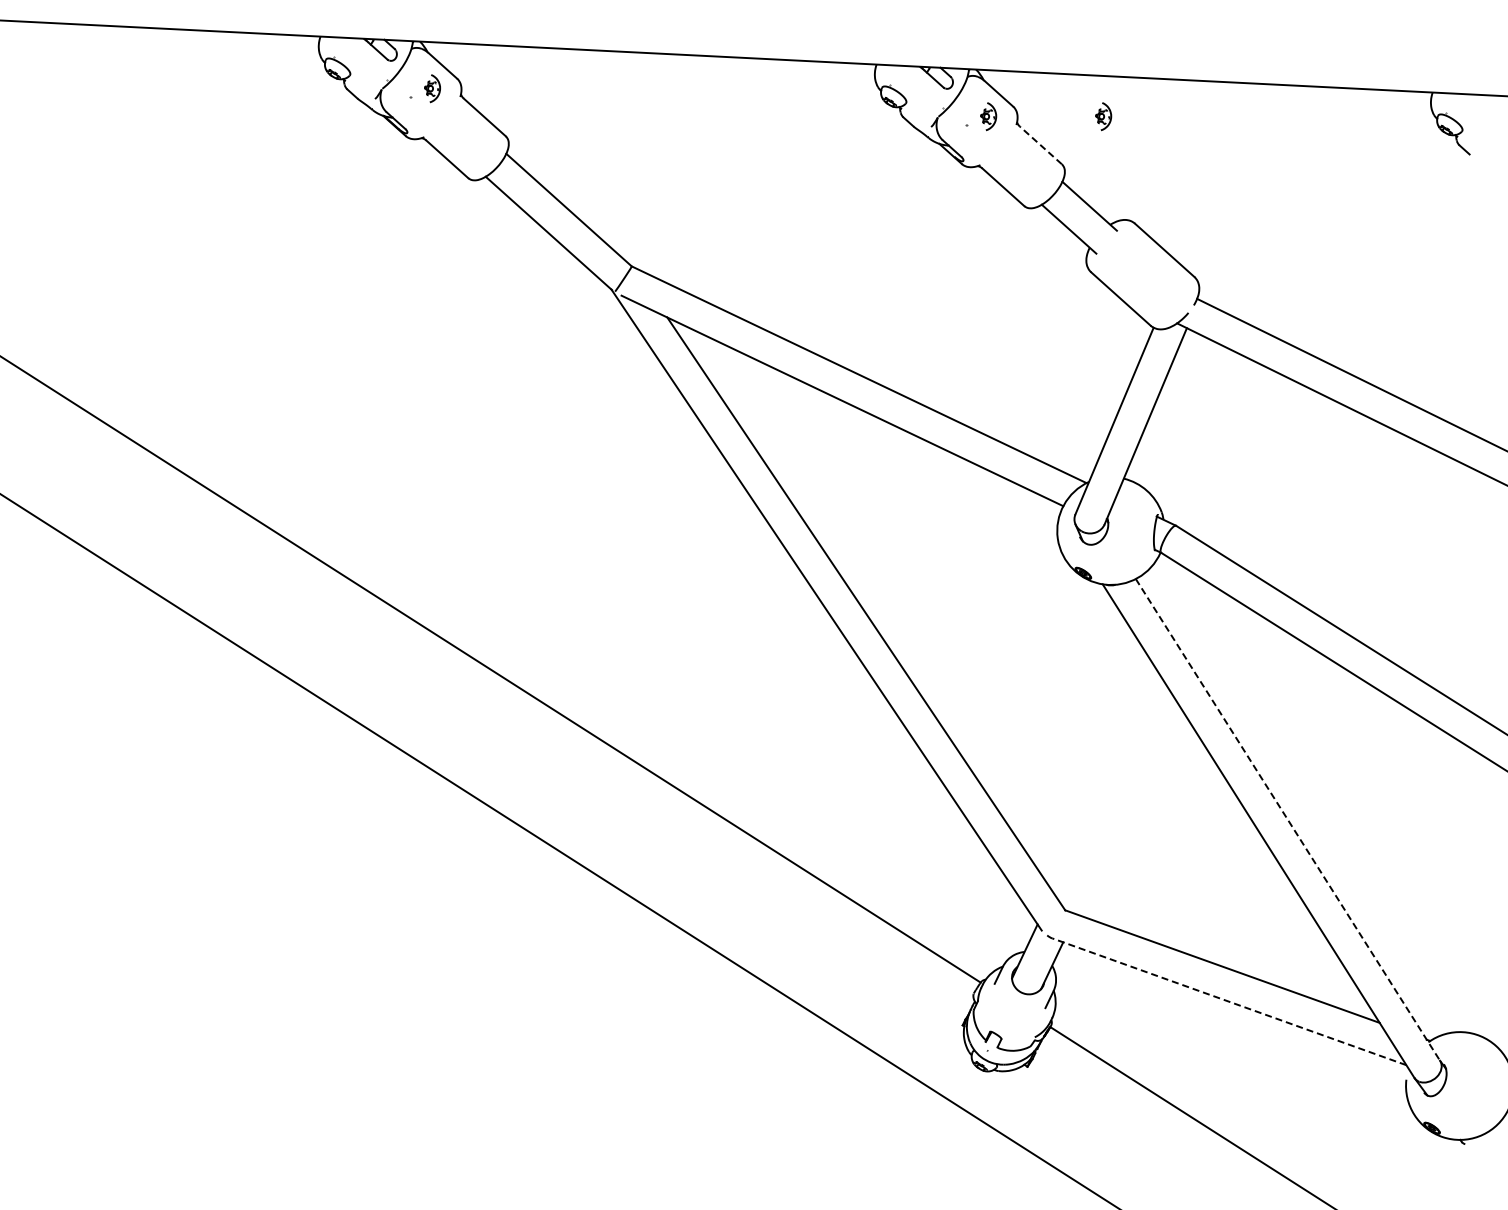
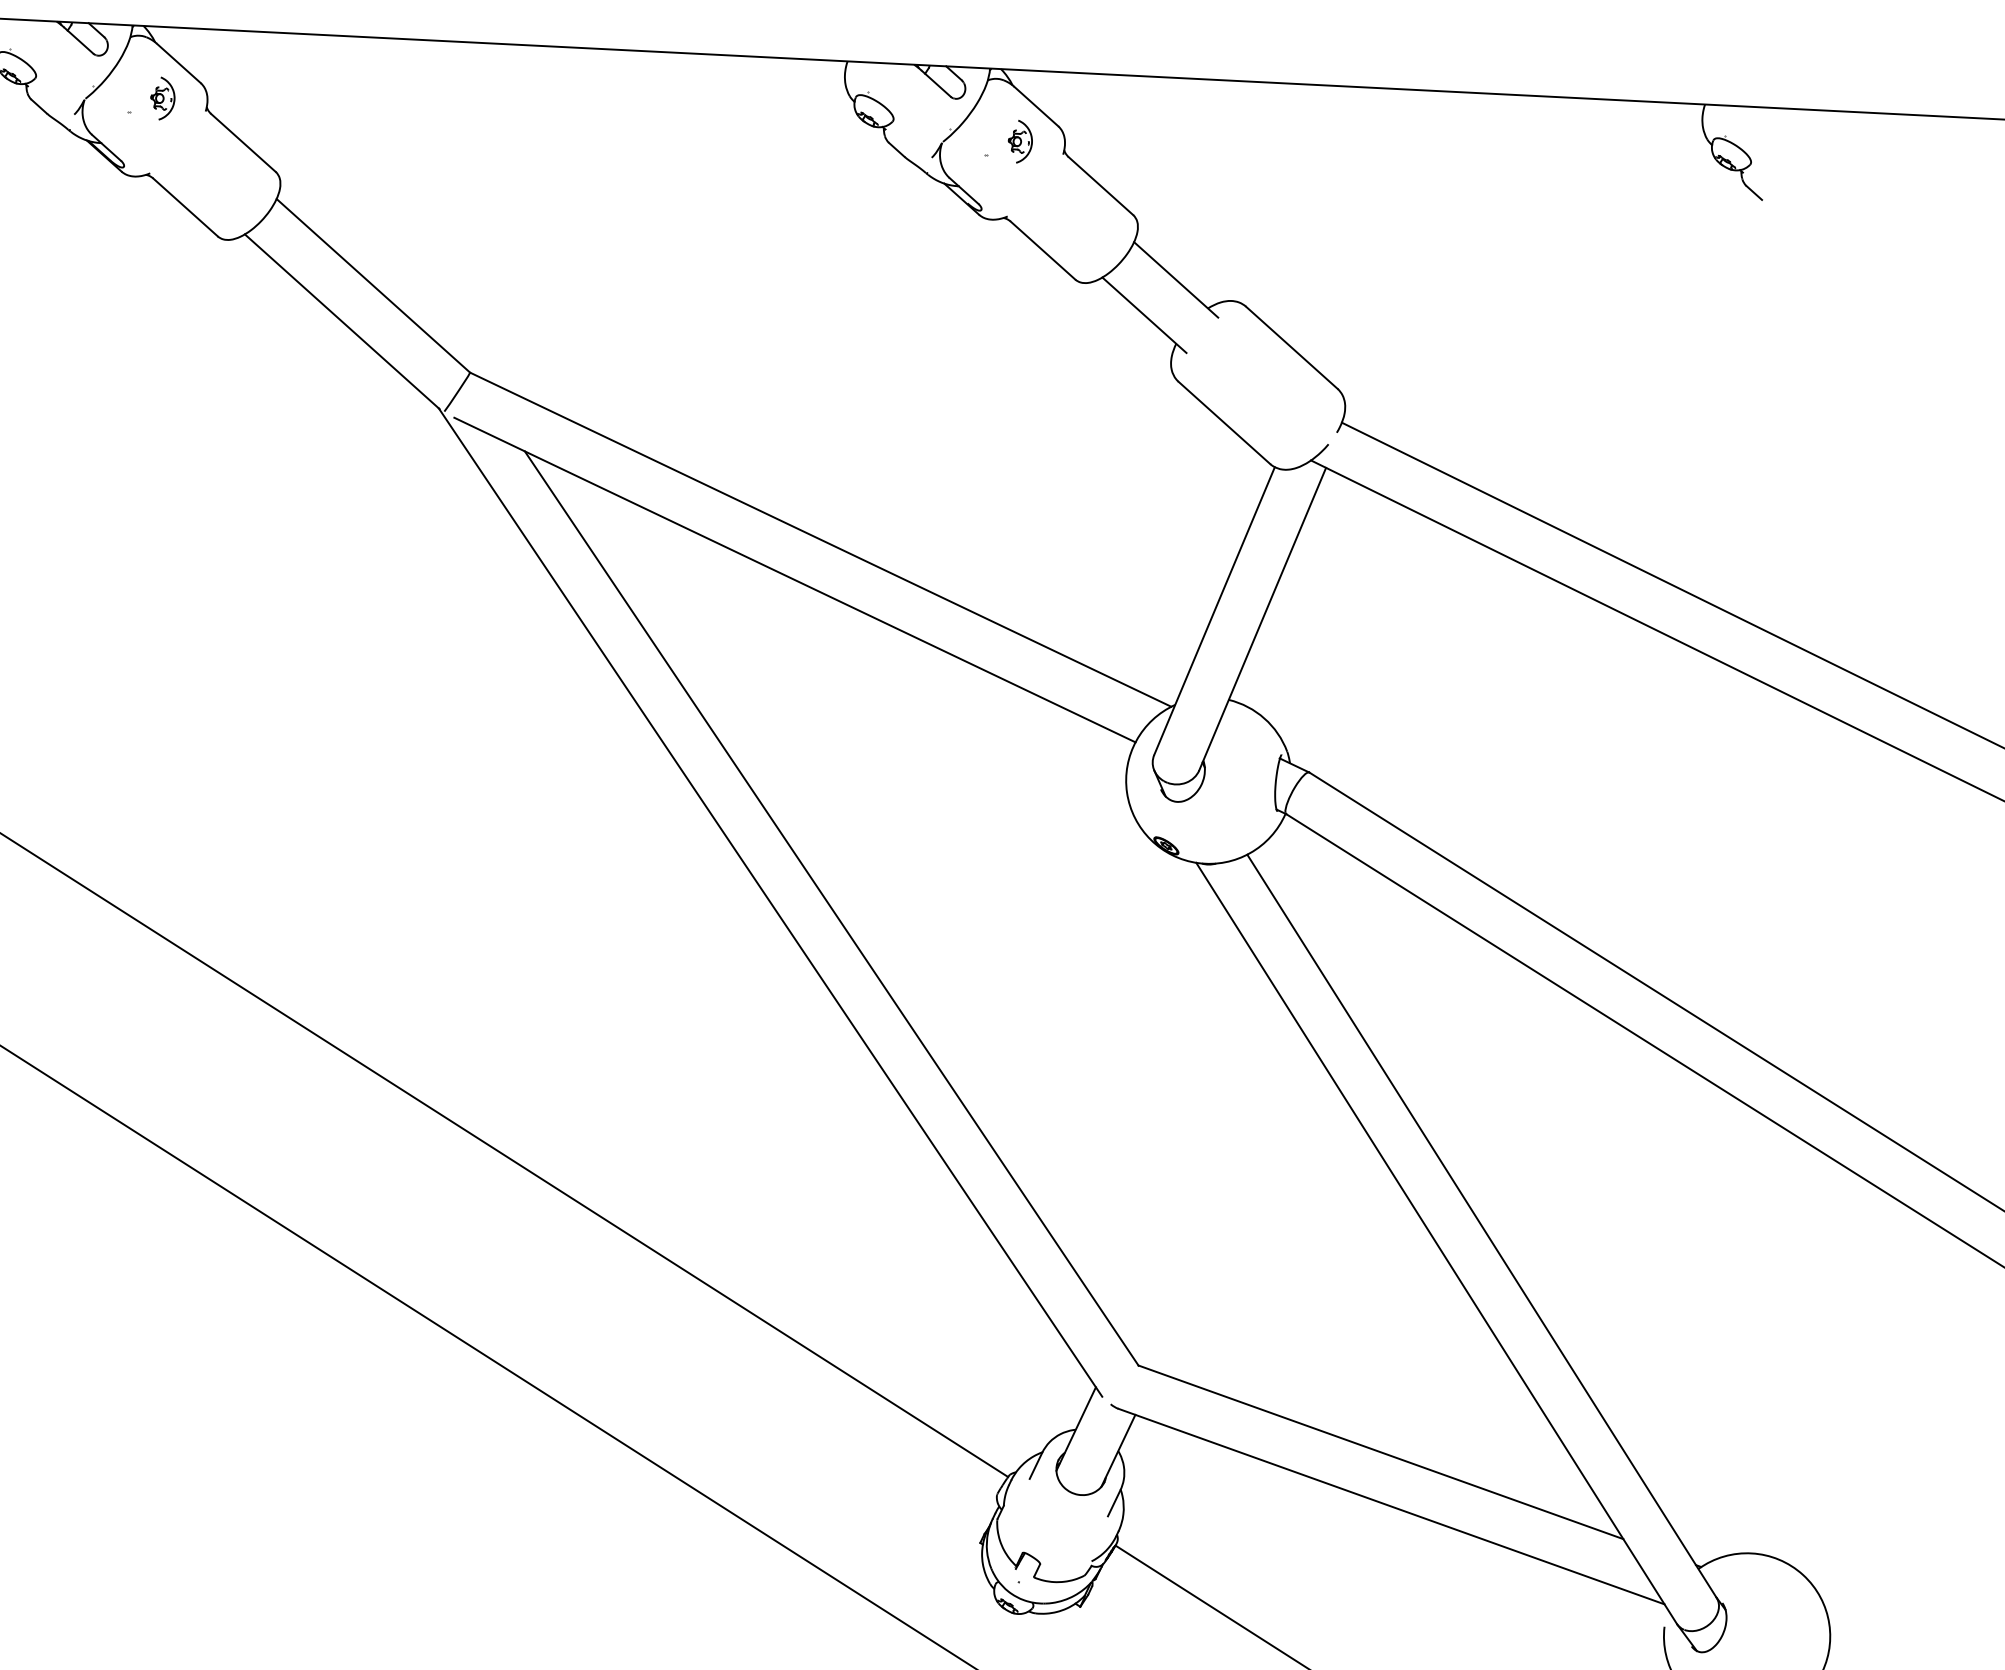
part: (1103, 116) -> (1197, 141), removed
line: (1040, 145) -> (1100, 186), dashed -> solid
line: (1288, 820) -> (1482, 1227), dashed -> solid
line: (1228, 1001) -> (1390, 1506), dashed -> solid

